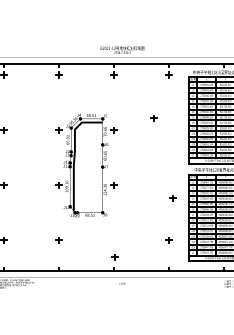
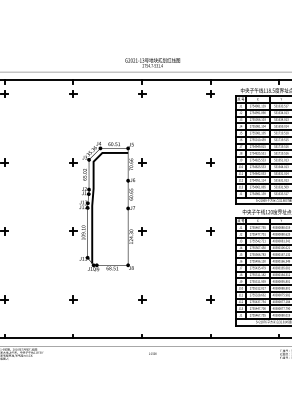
part: (153, 118) -> (210, 162), moved
part: (172, 198) -> (210, 231), moved
part: (114, 257) -> (141, 299), moved

